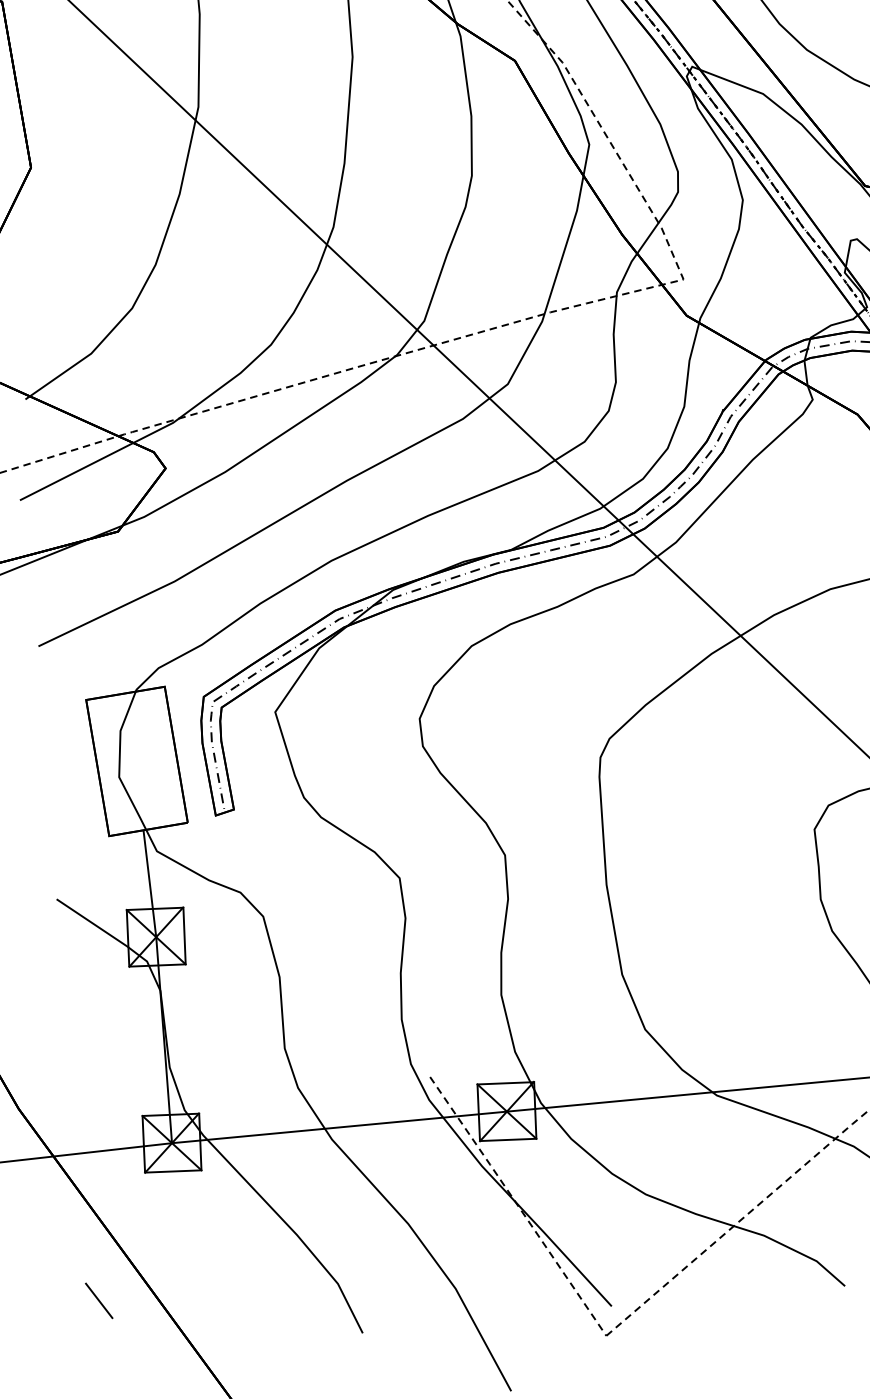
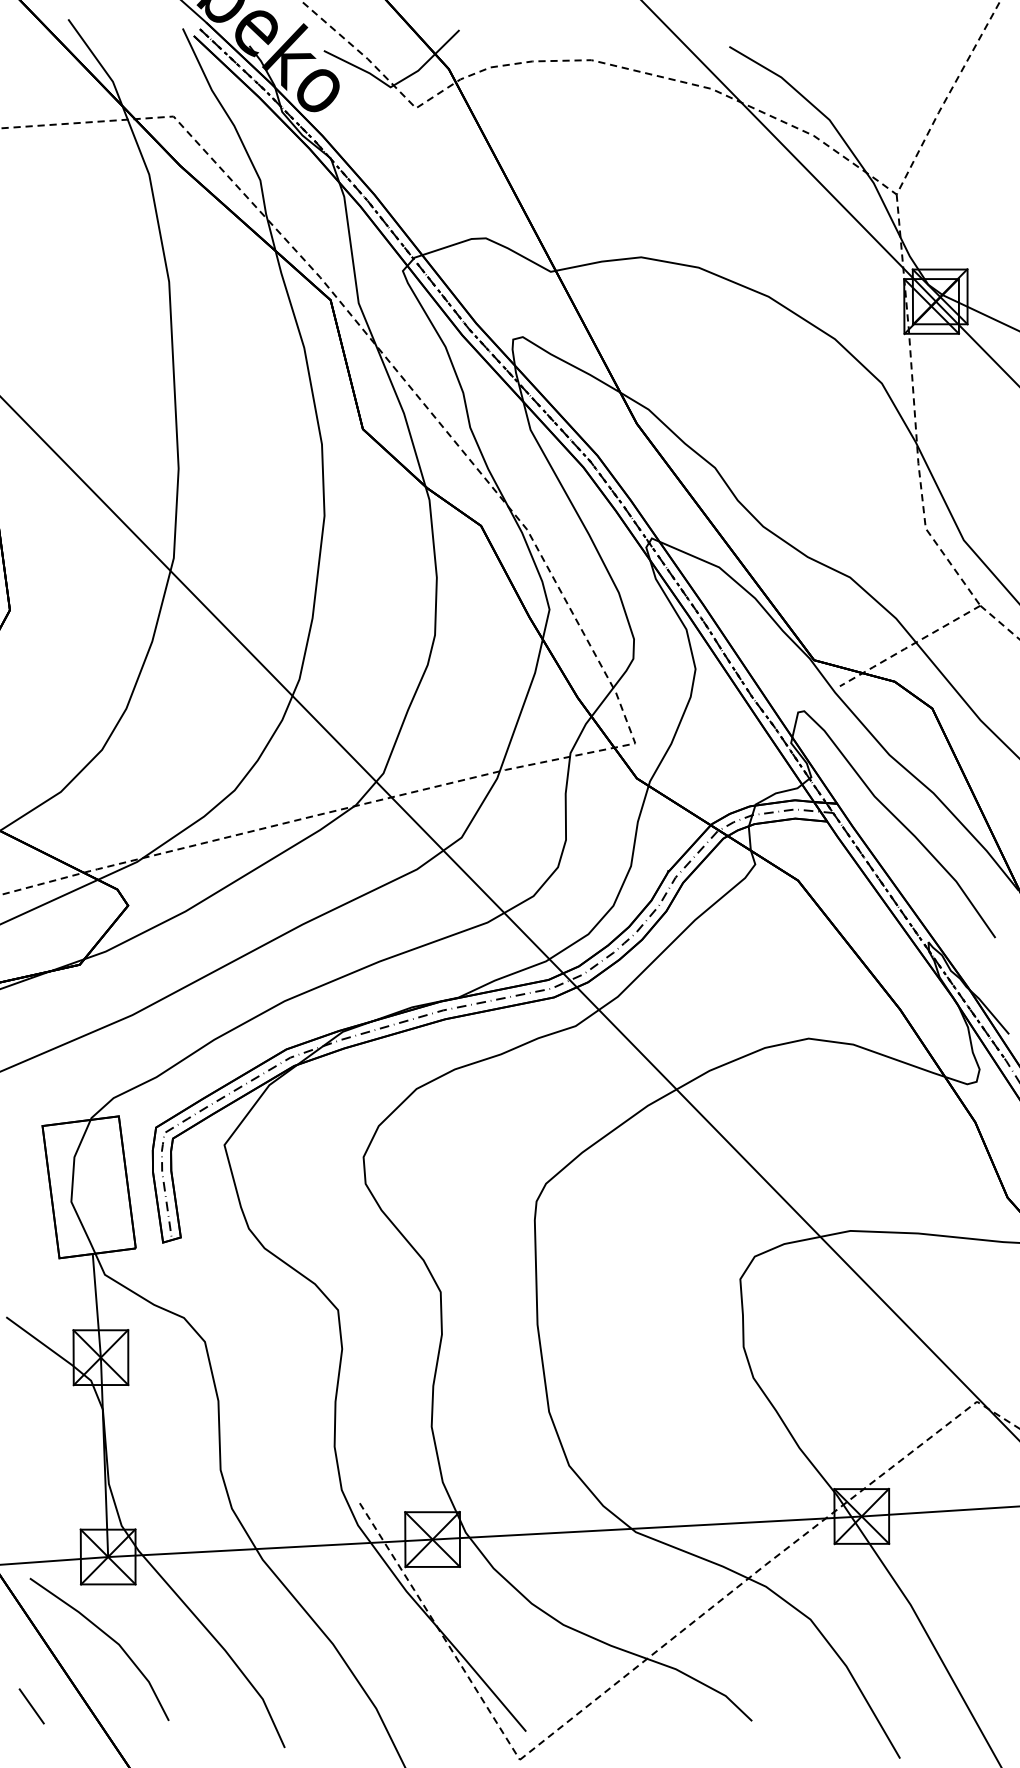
line: (176, 1227) -> (109, 1638), added

